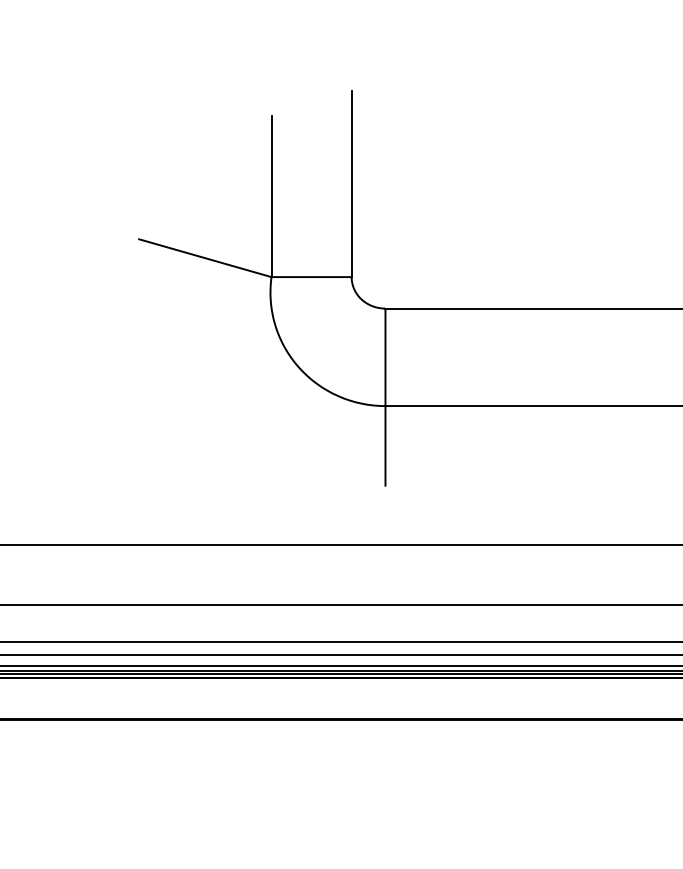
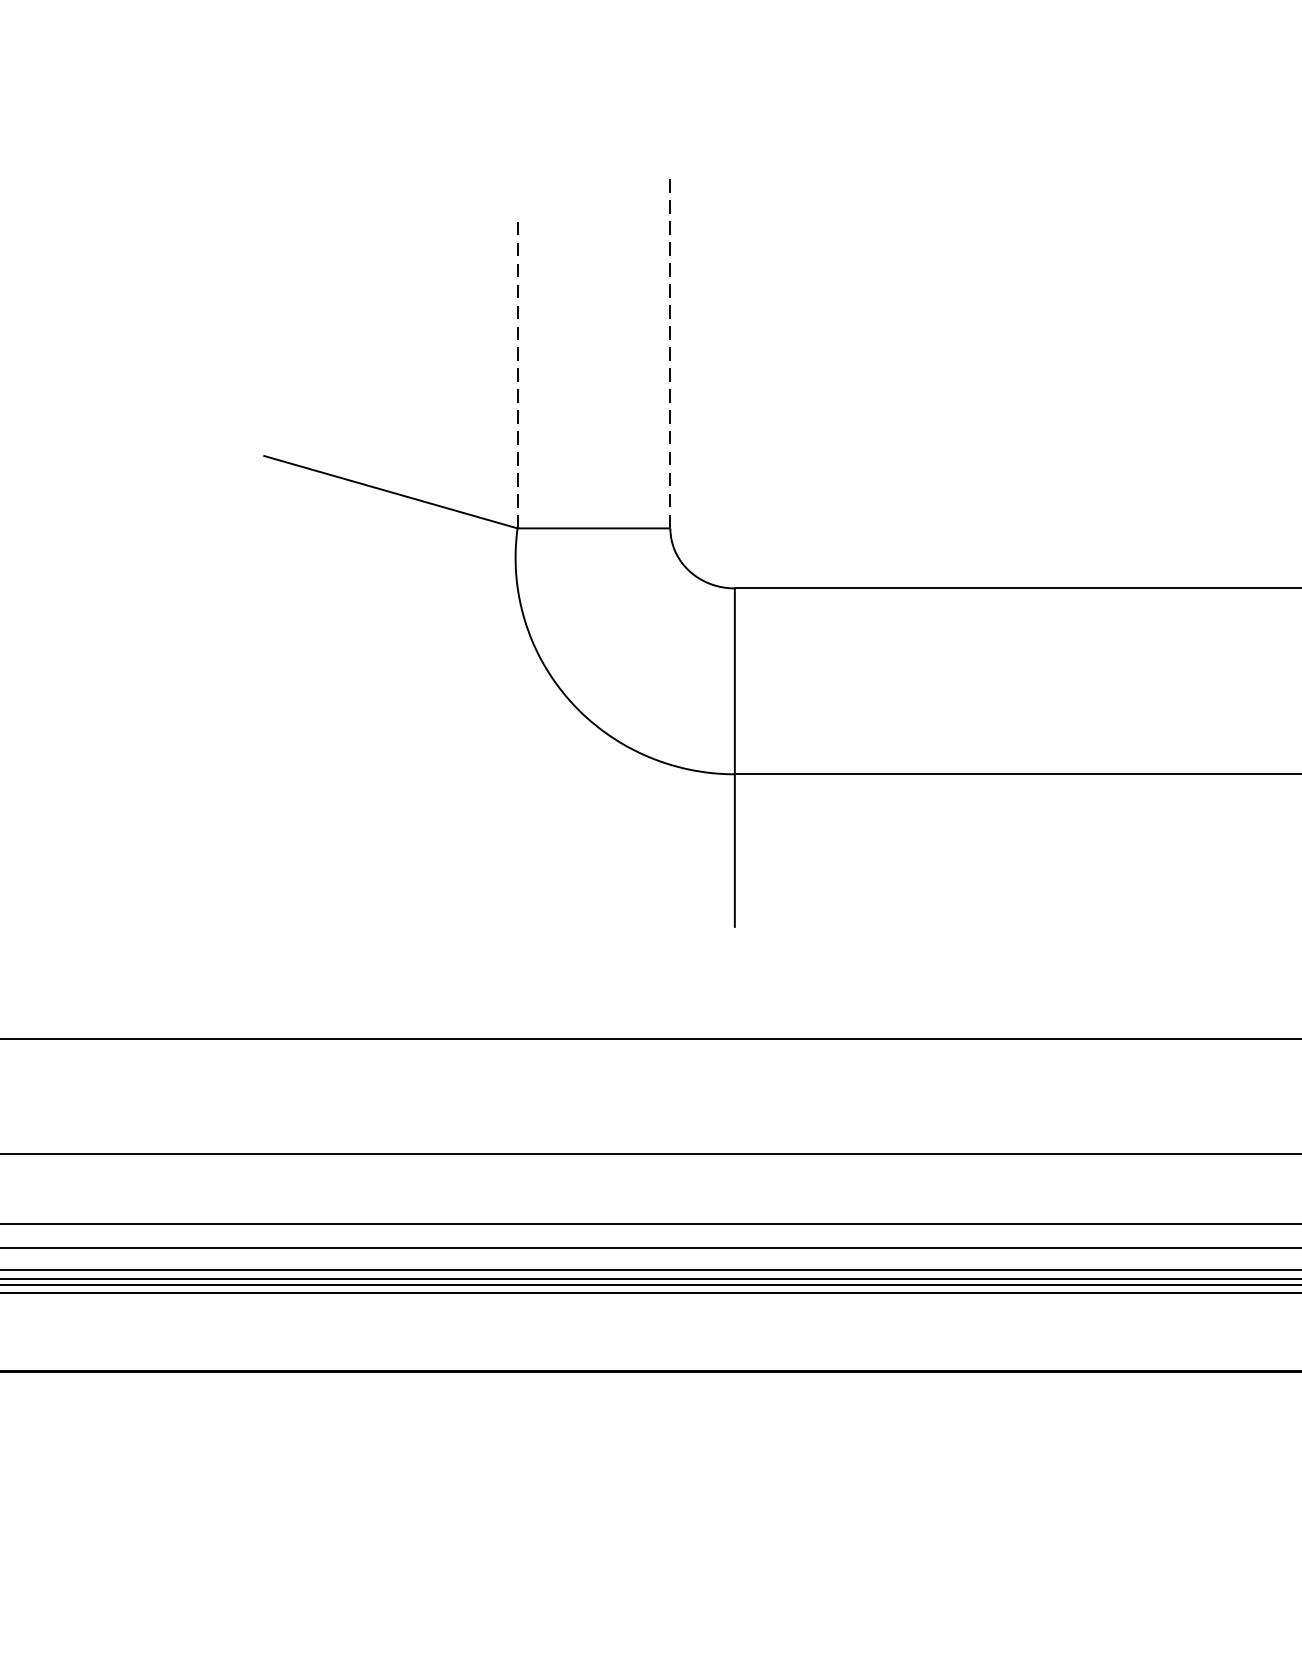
line: (351, 184) -> (670, 351), solid -> dashed
line: (271, 197) -> (517, 376), solid -> dashed

